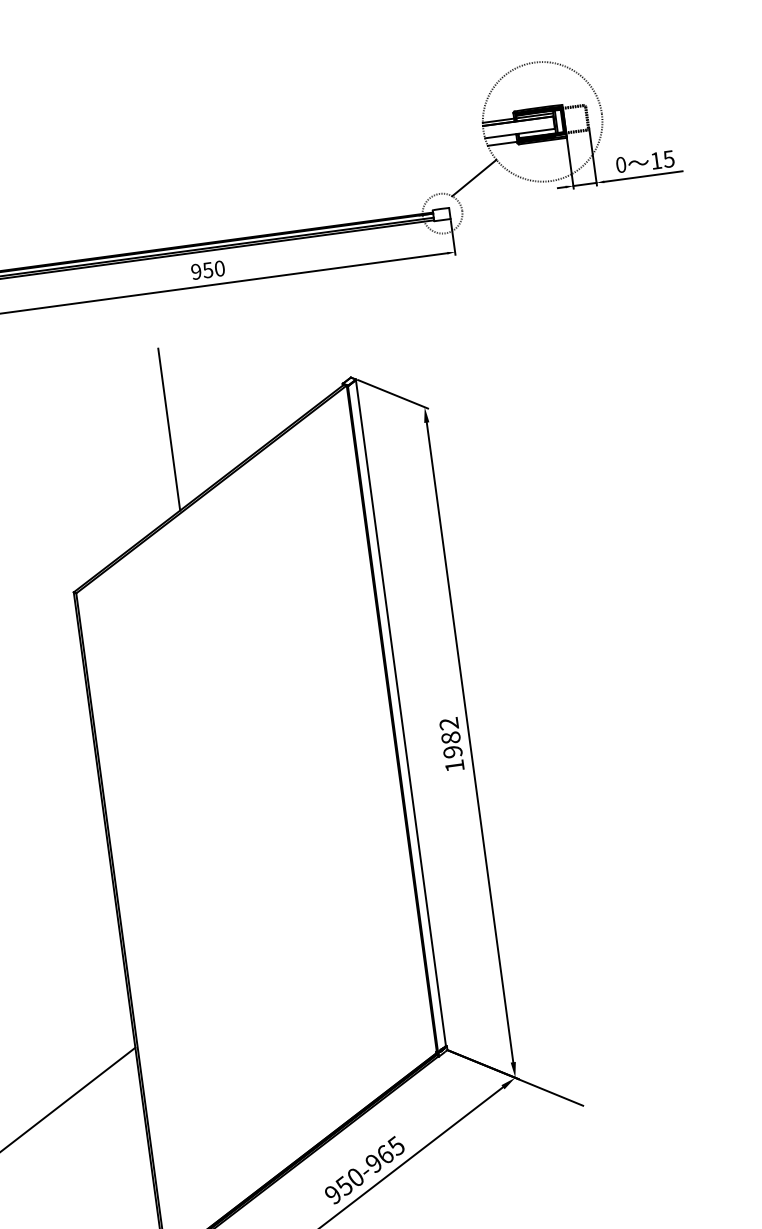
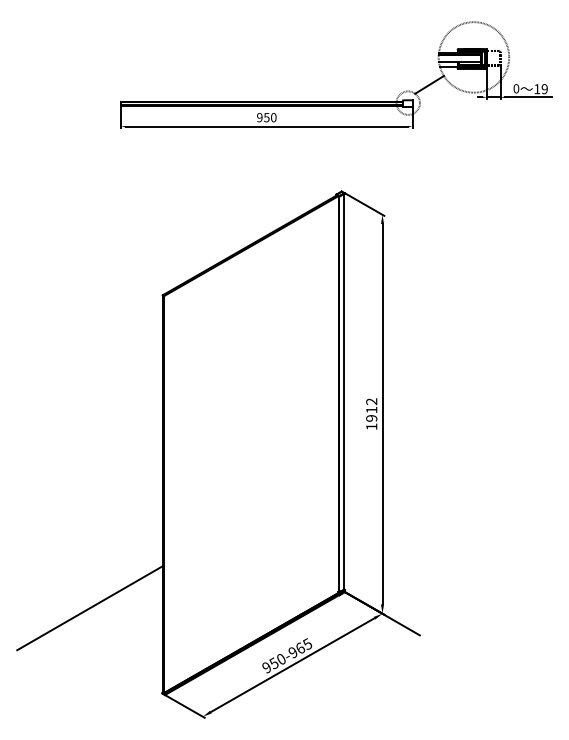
text: (668, 159) -> (544, 89), 15 -> 19
line: (169, 429) -> (231, 207), removed
text: (450, 737) -> (371, 409), 1982 -> 1912

